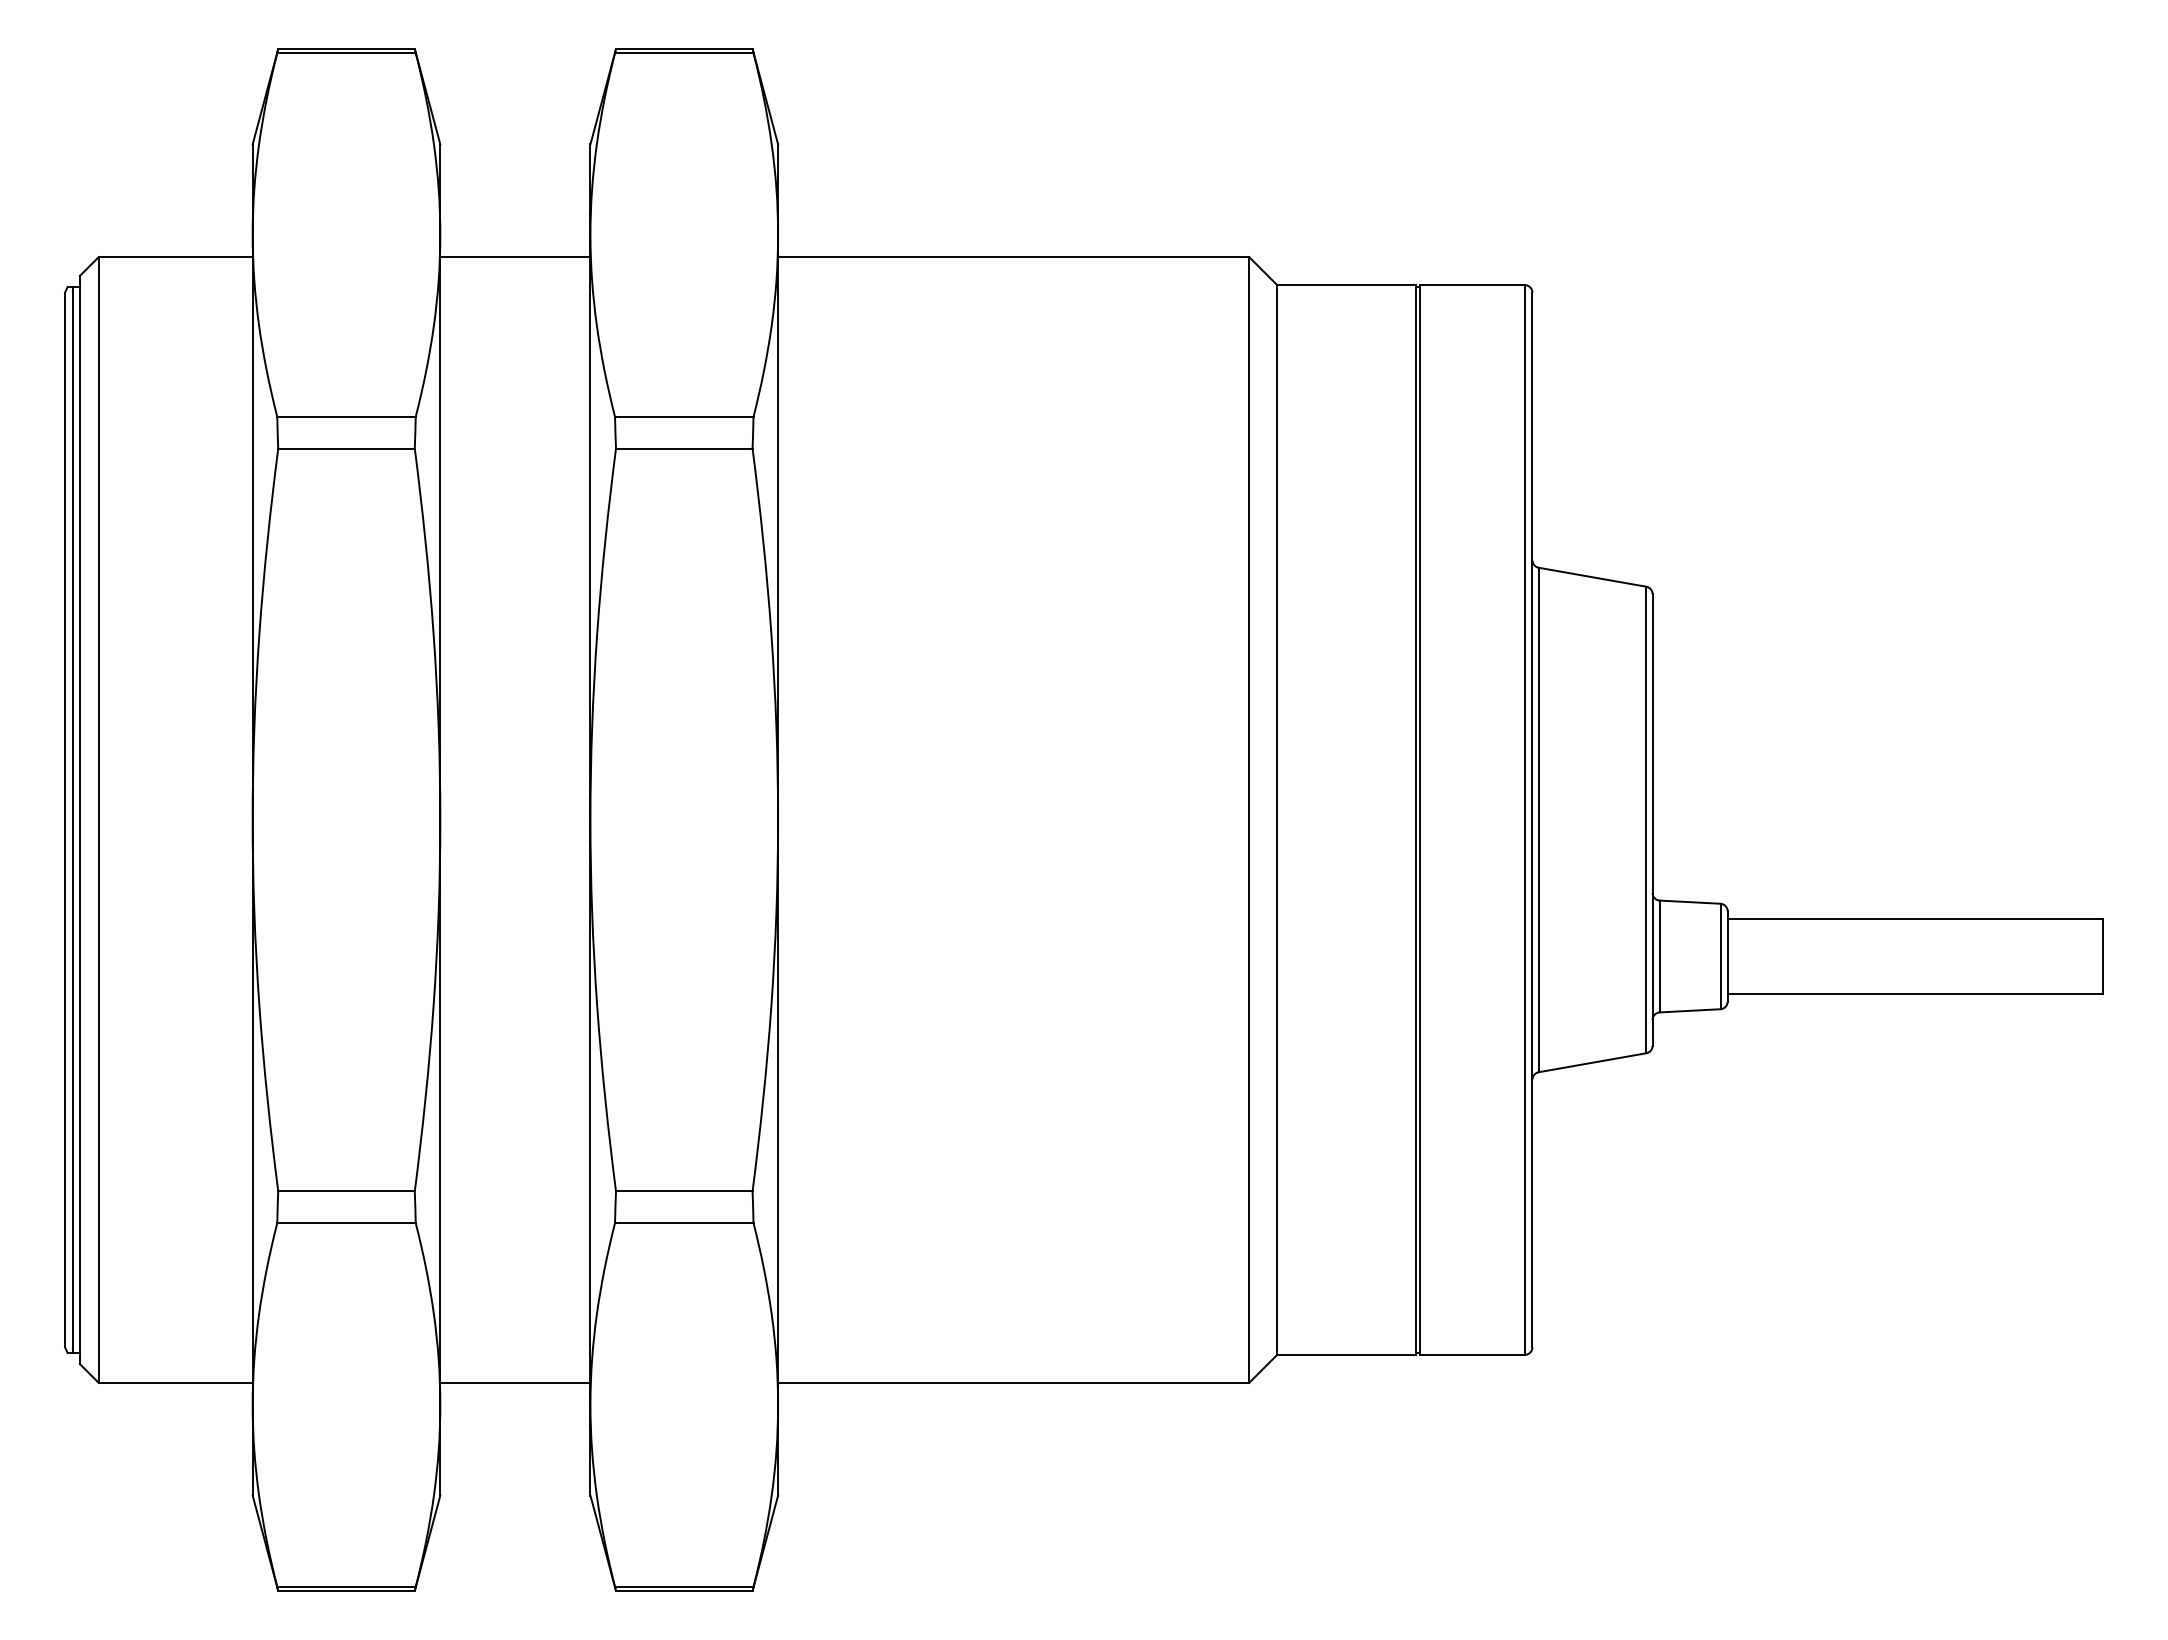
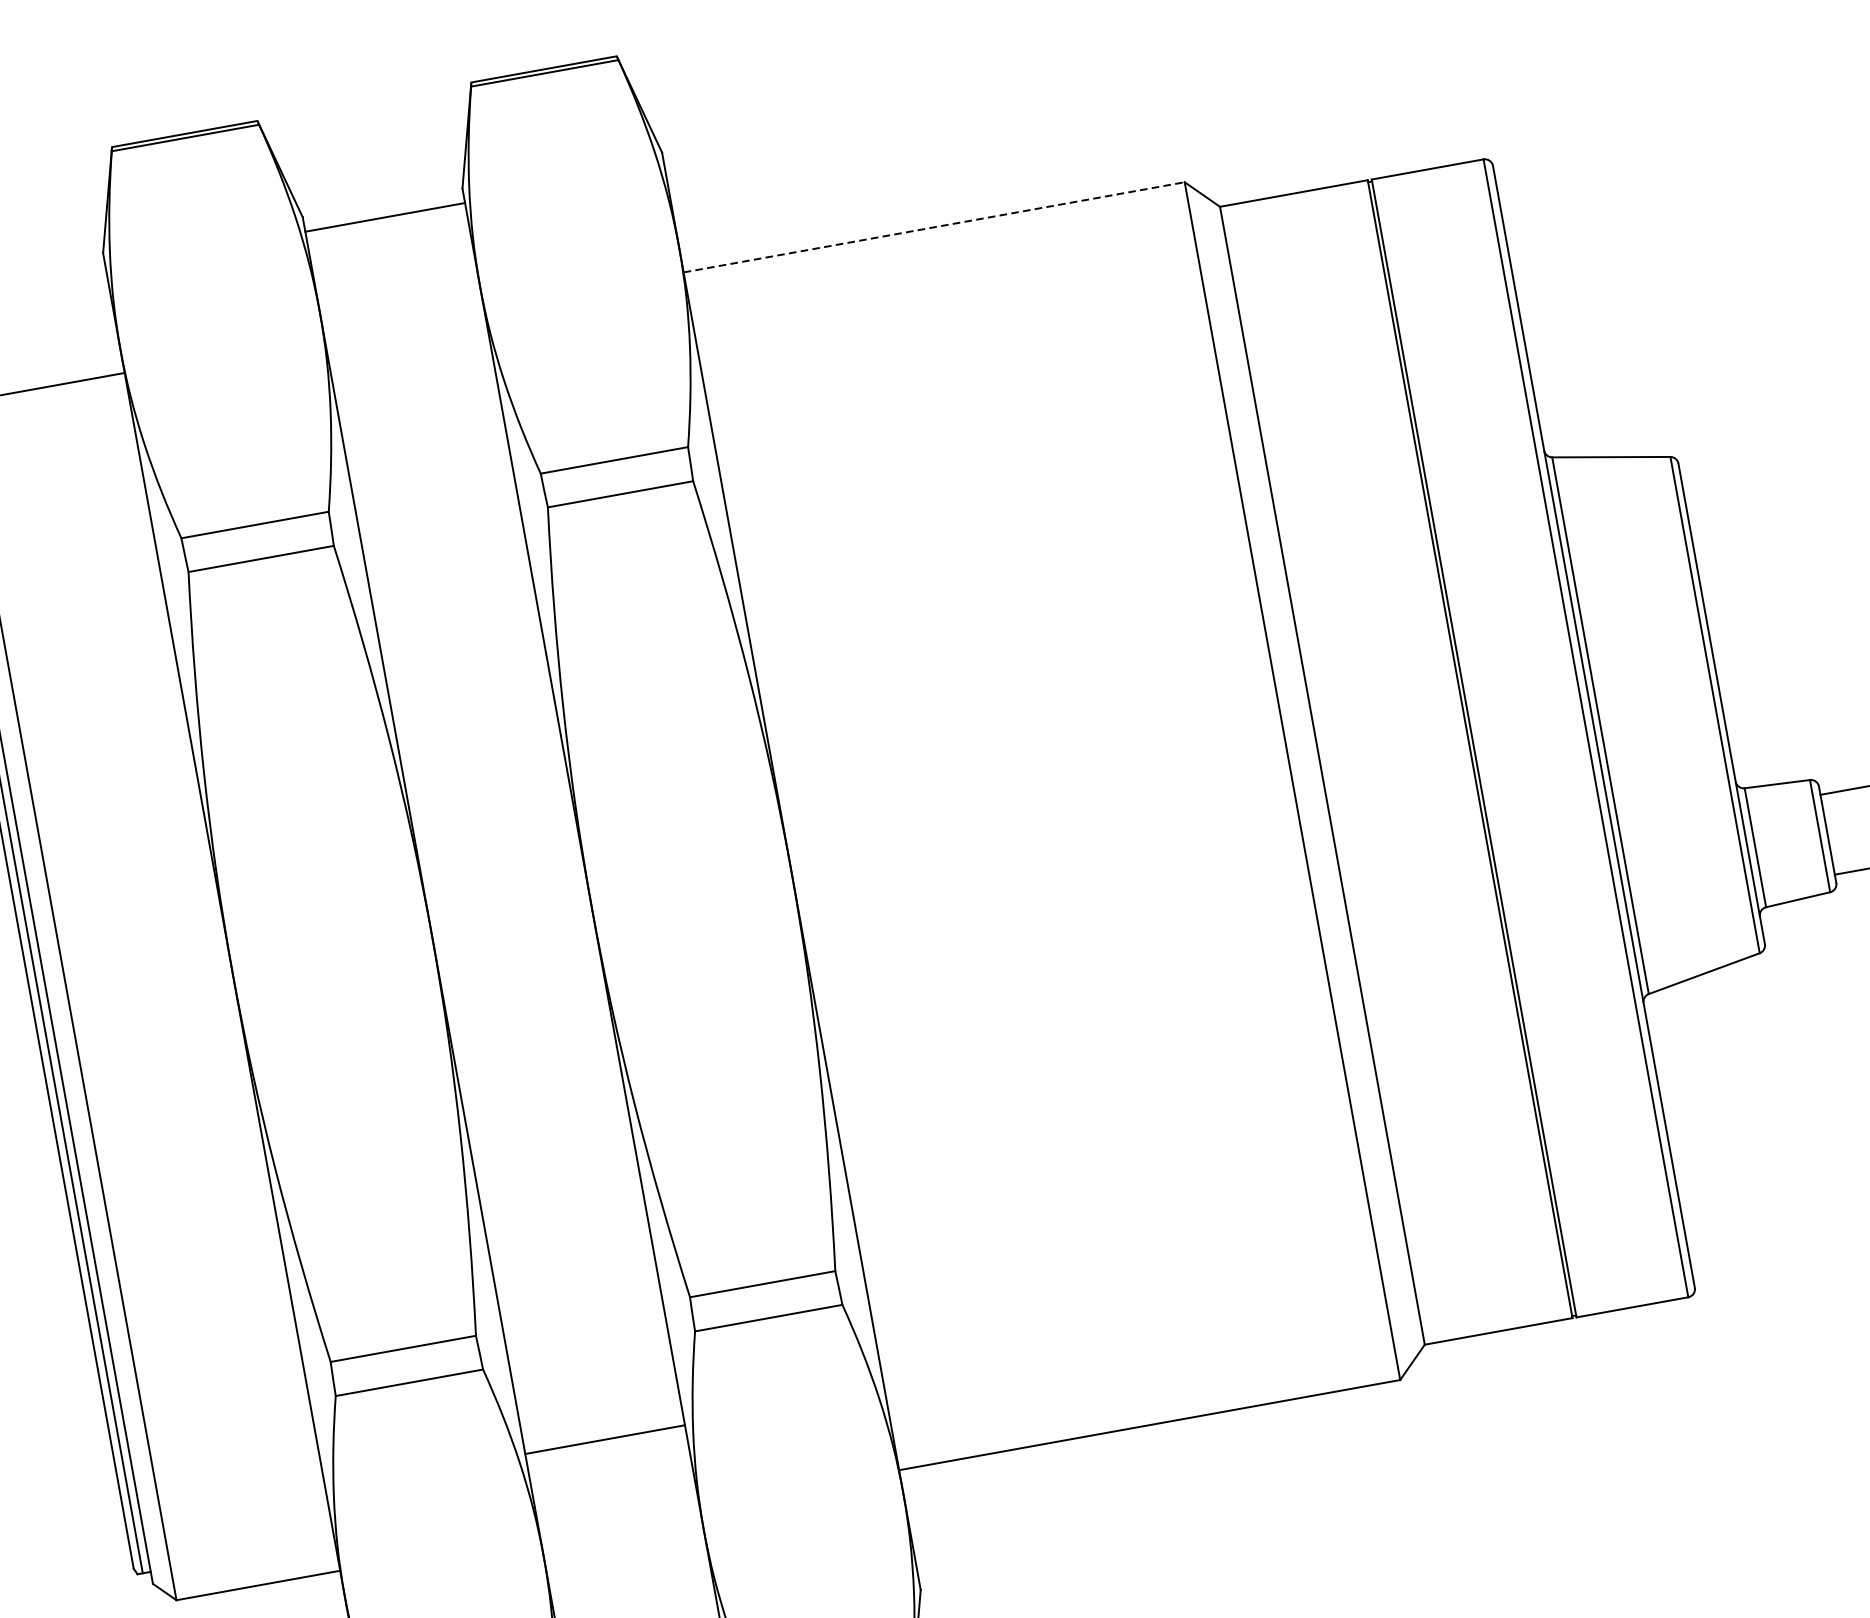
line: (515, 257) -> (385, 217), moved
line: (1013, 257) -> (934, 227), solid -> dashed
line: (515, 1382) -> (605, 1439), moved

